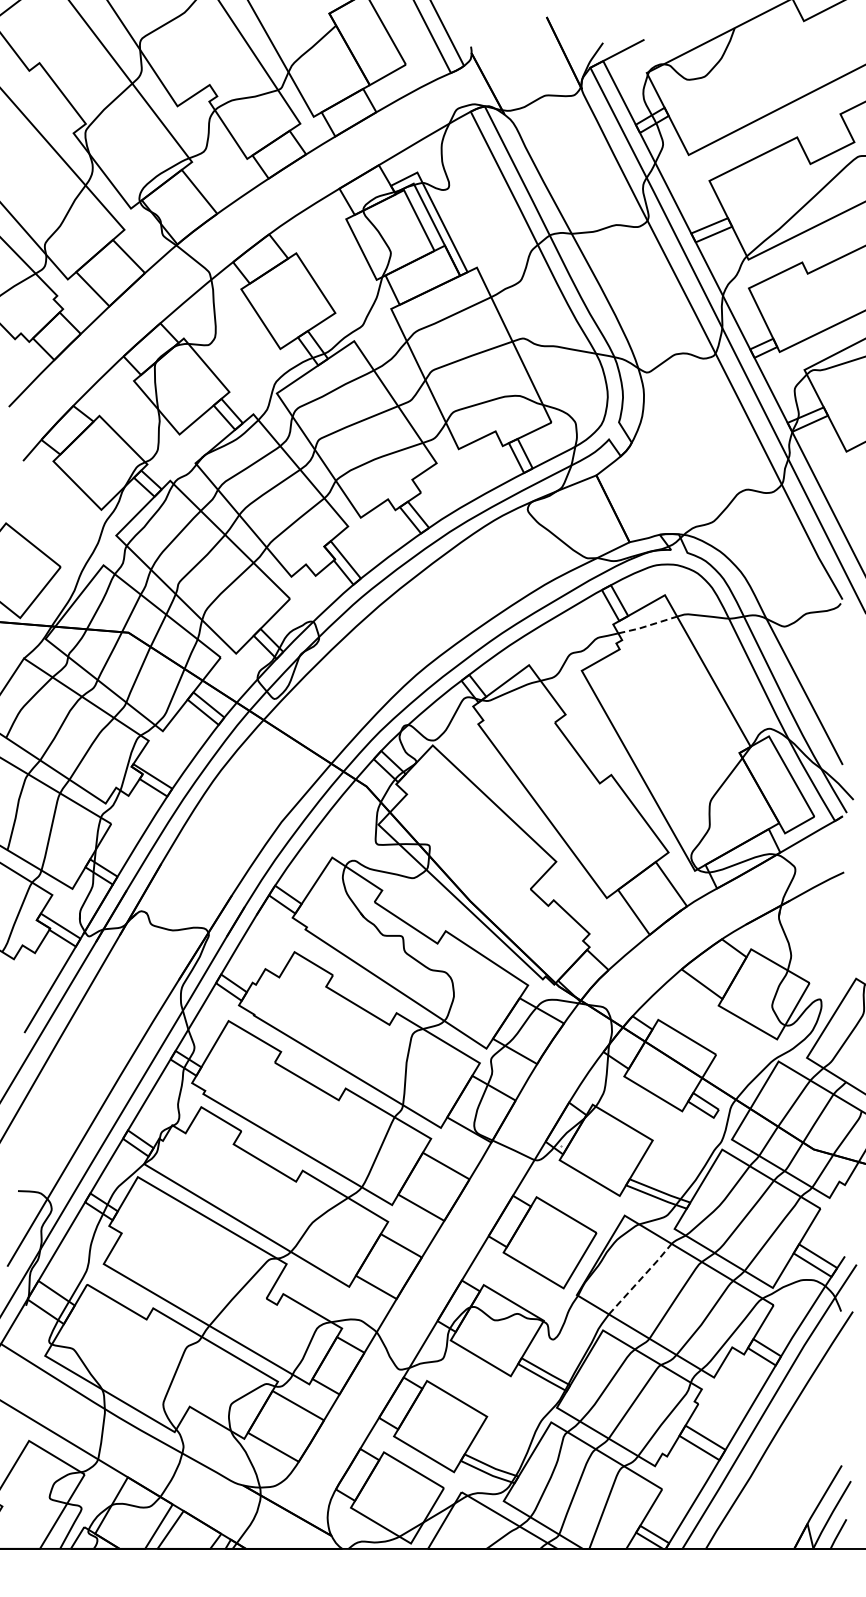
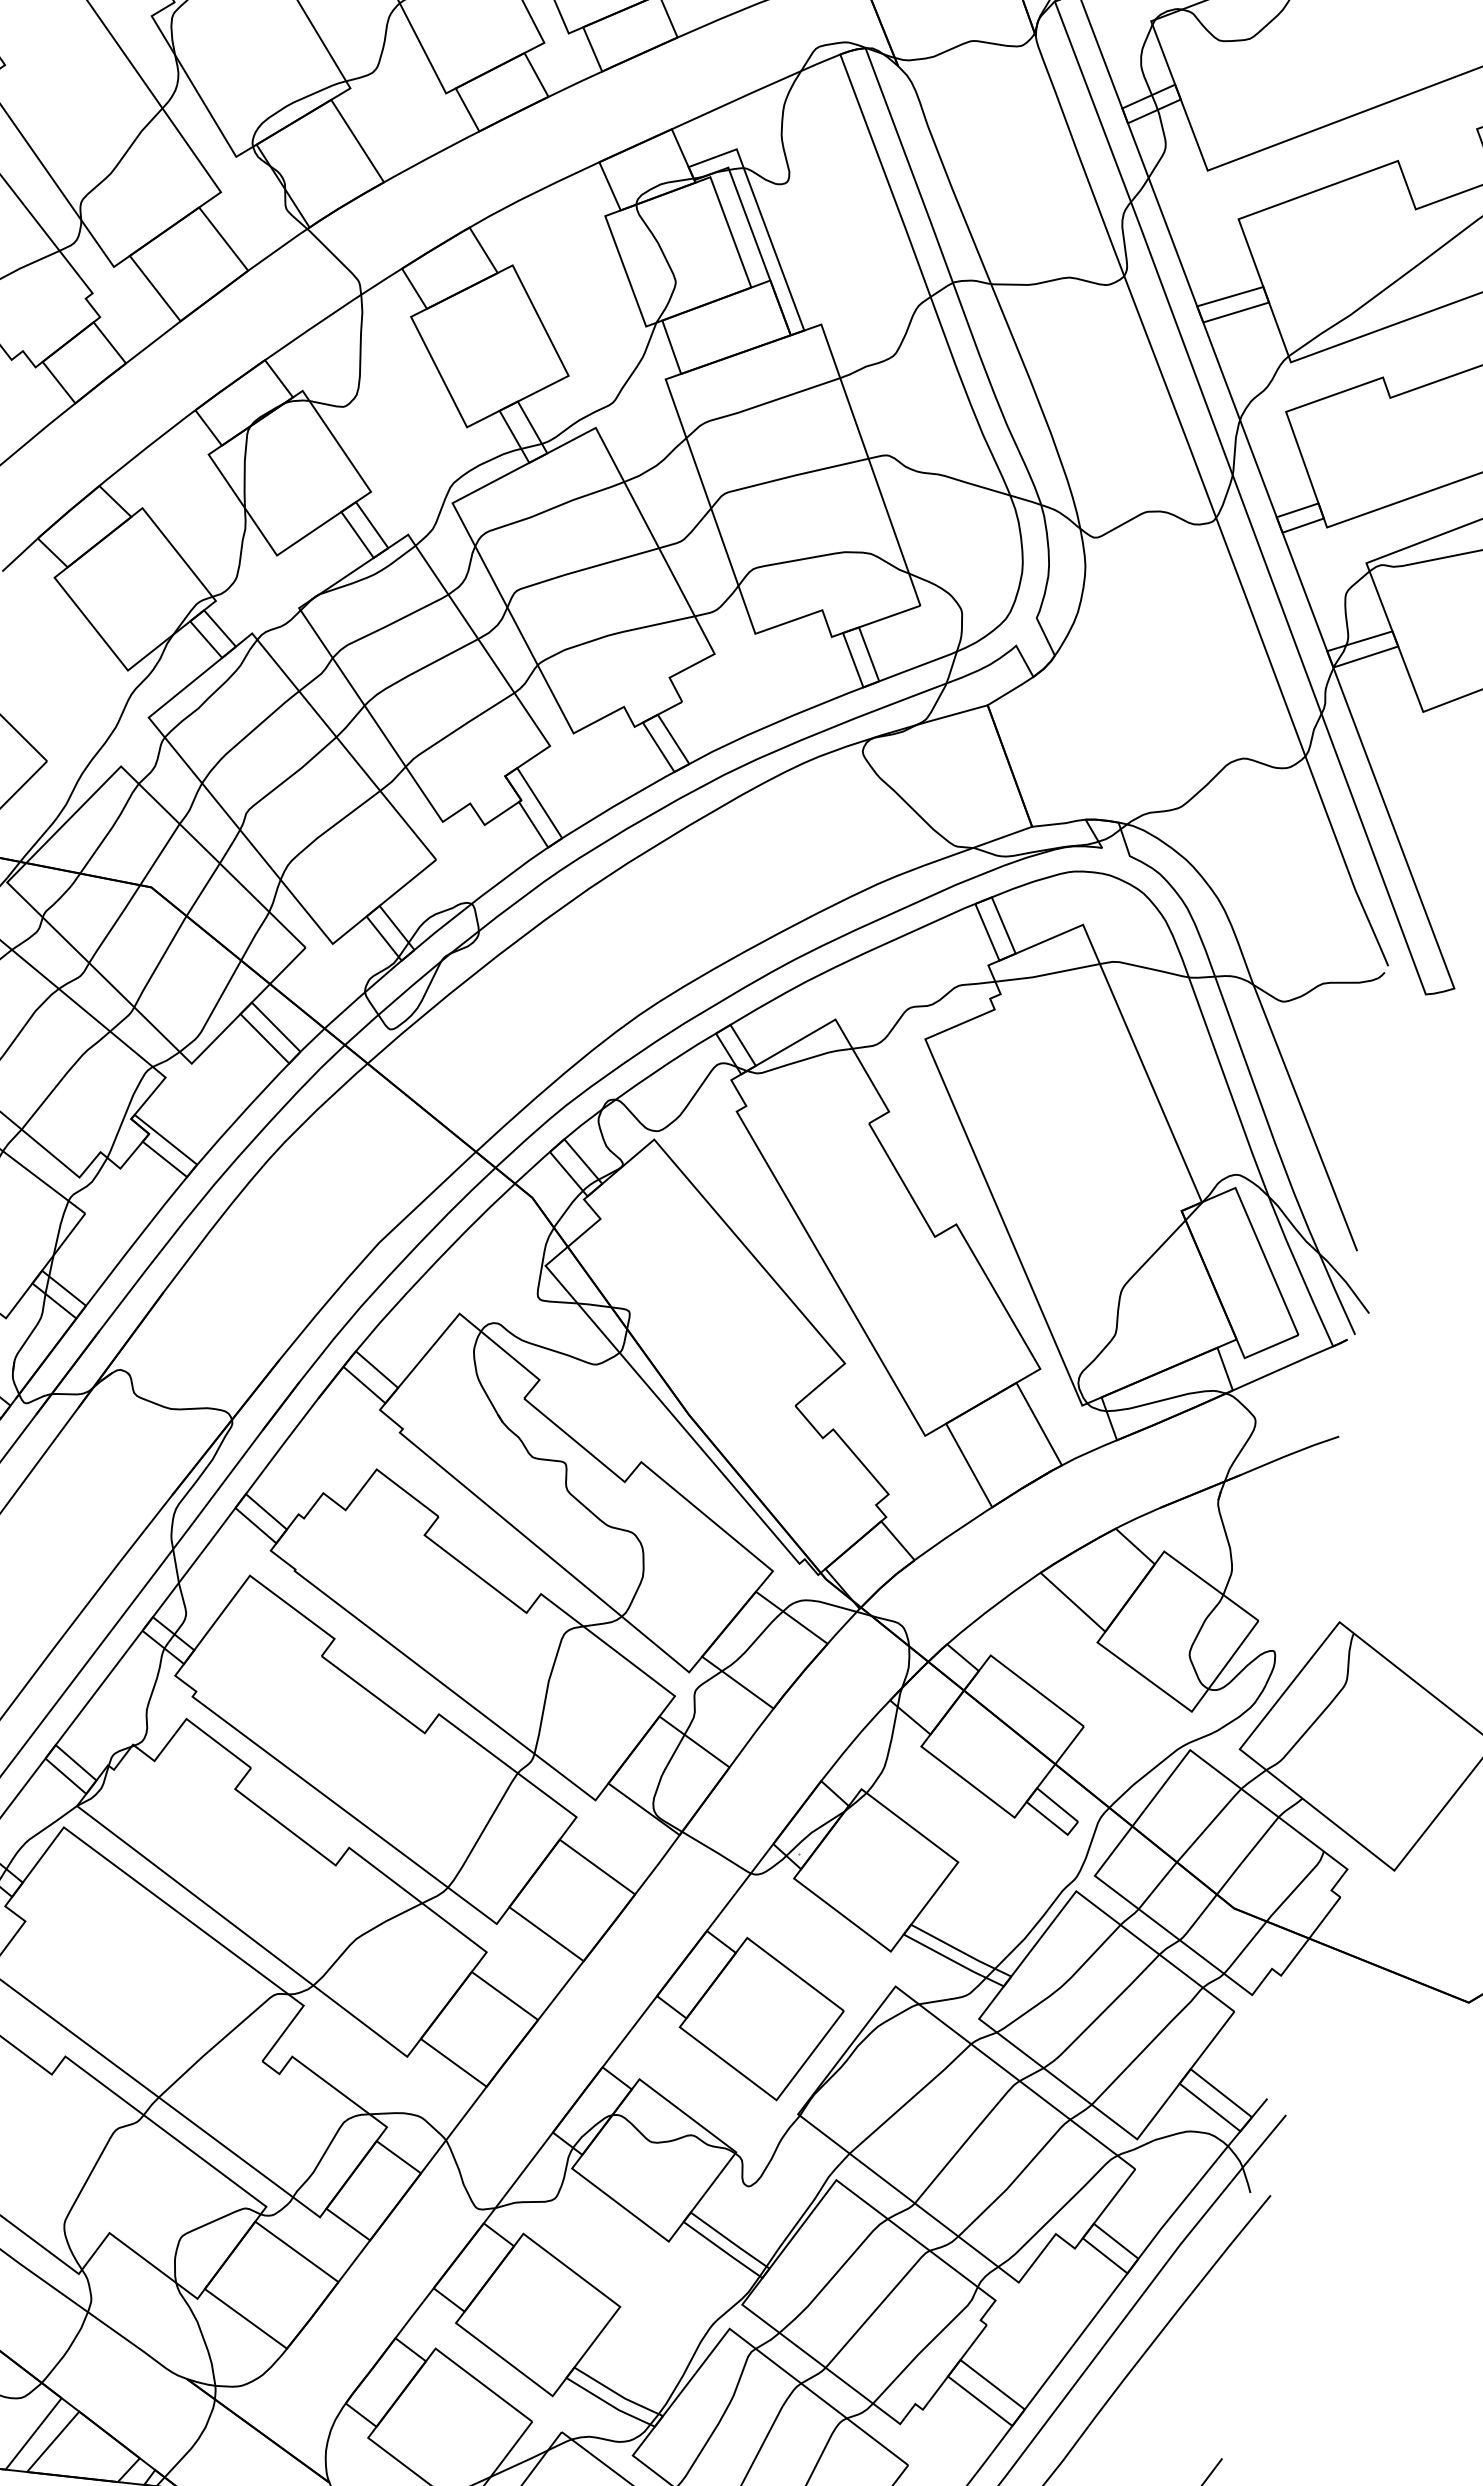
line: (647, 625) -> (1047, 973), dashed -> solid
line: (641, 1278) -> (912, 2098), dashed -> solid

